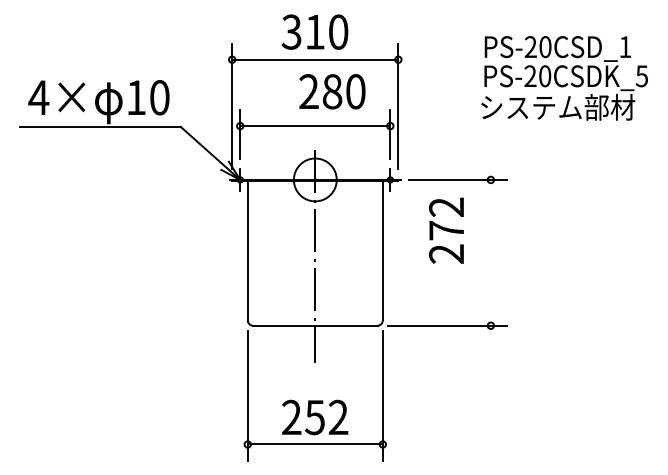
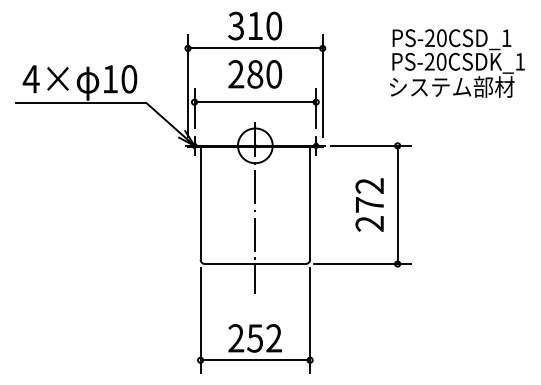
text: (641, 75) -> (519, 61), PS-20CSDK_5 -> PS-20CSDK_1
text: (331, 91) -> (254, 74), moved
text: (446, 230) -> (369, 204), moved
line: (490, 252) -> (397, 204), added

